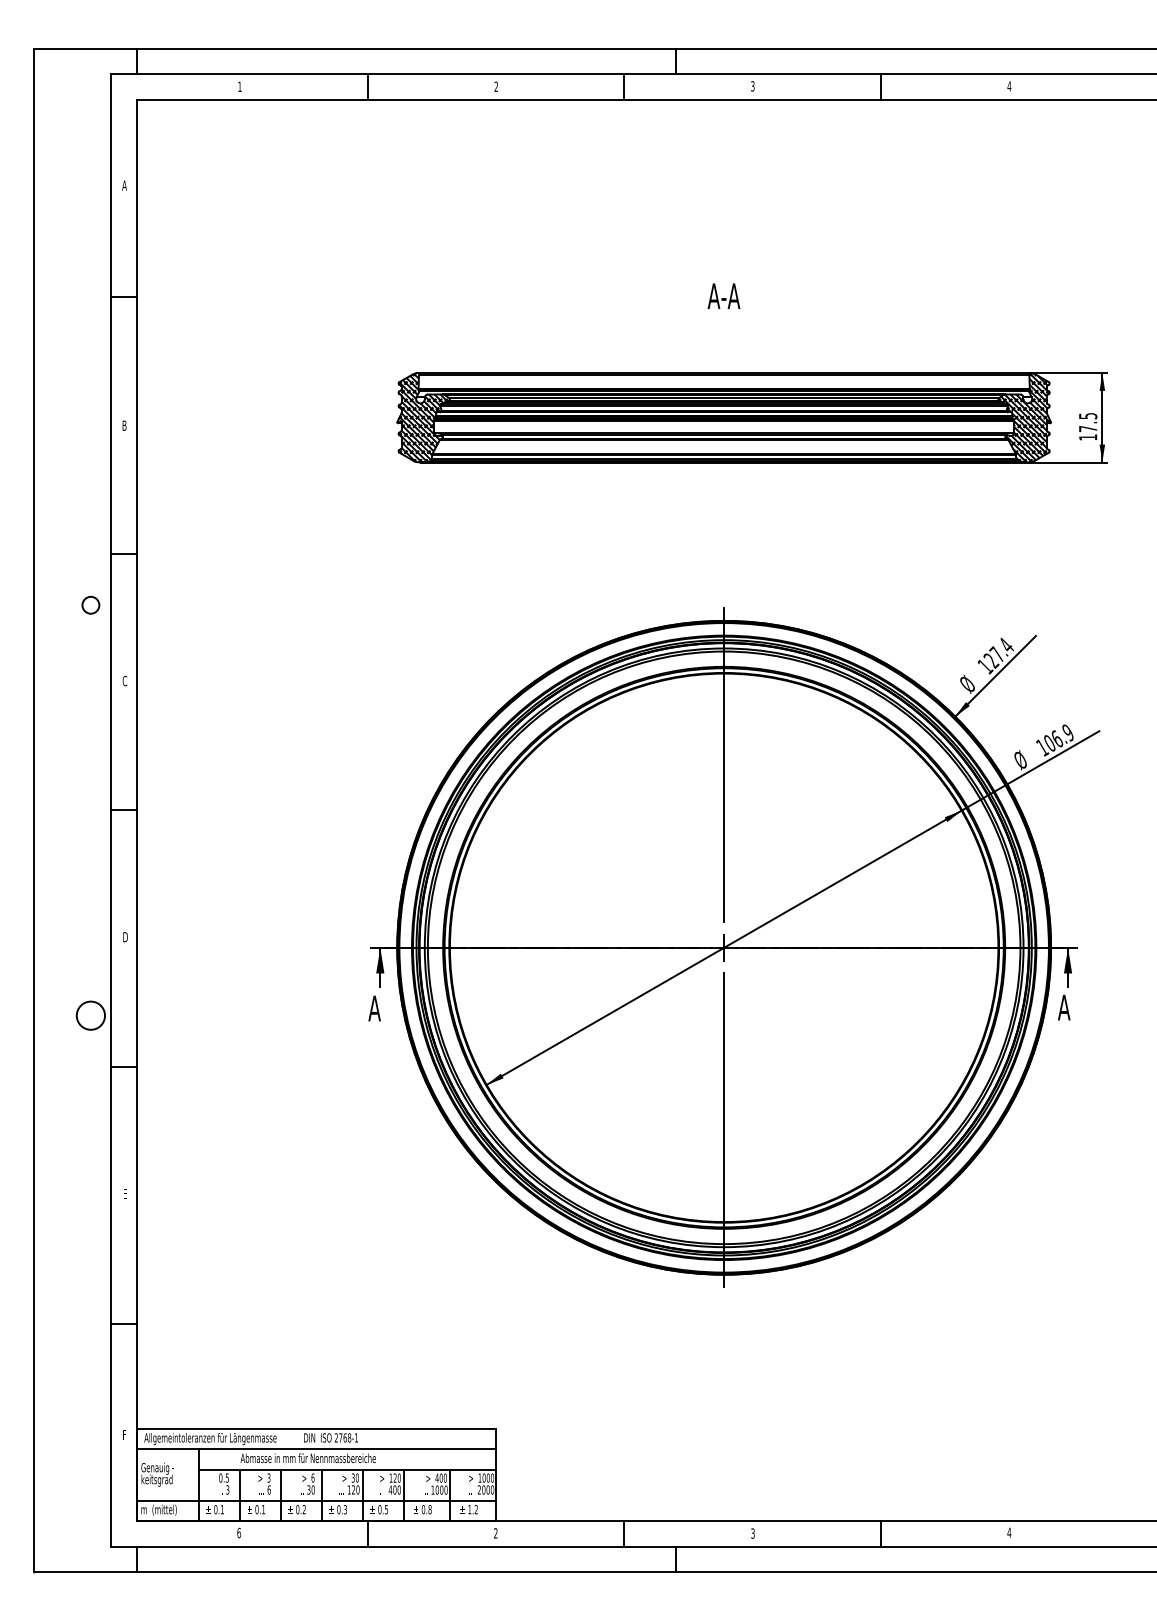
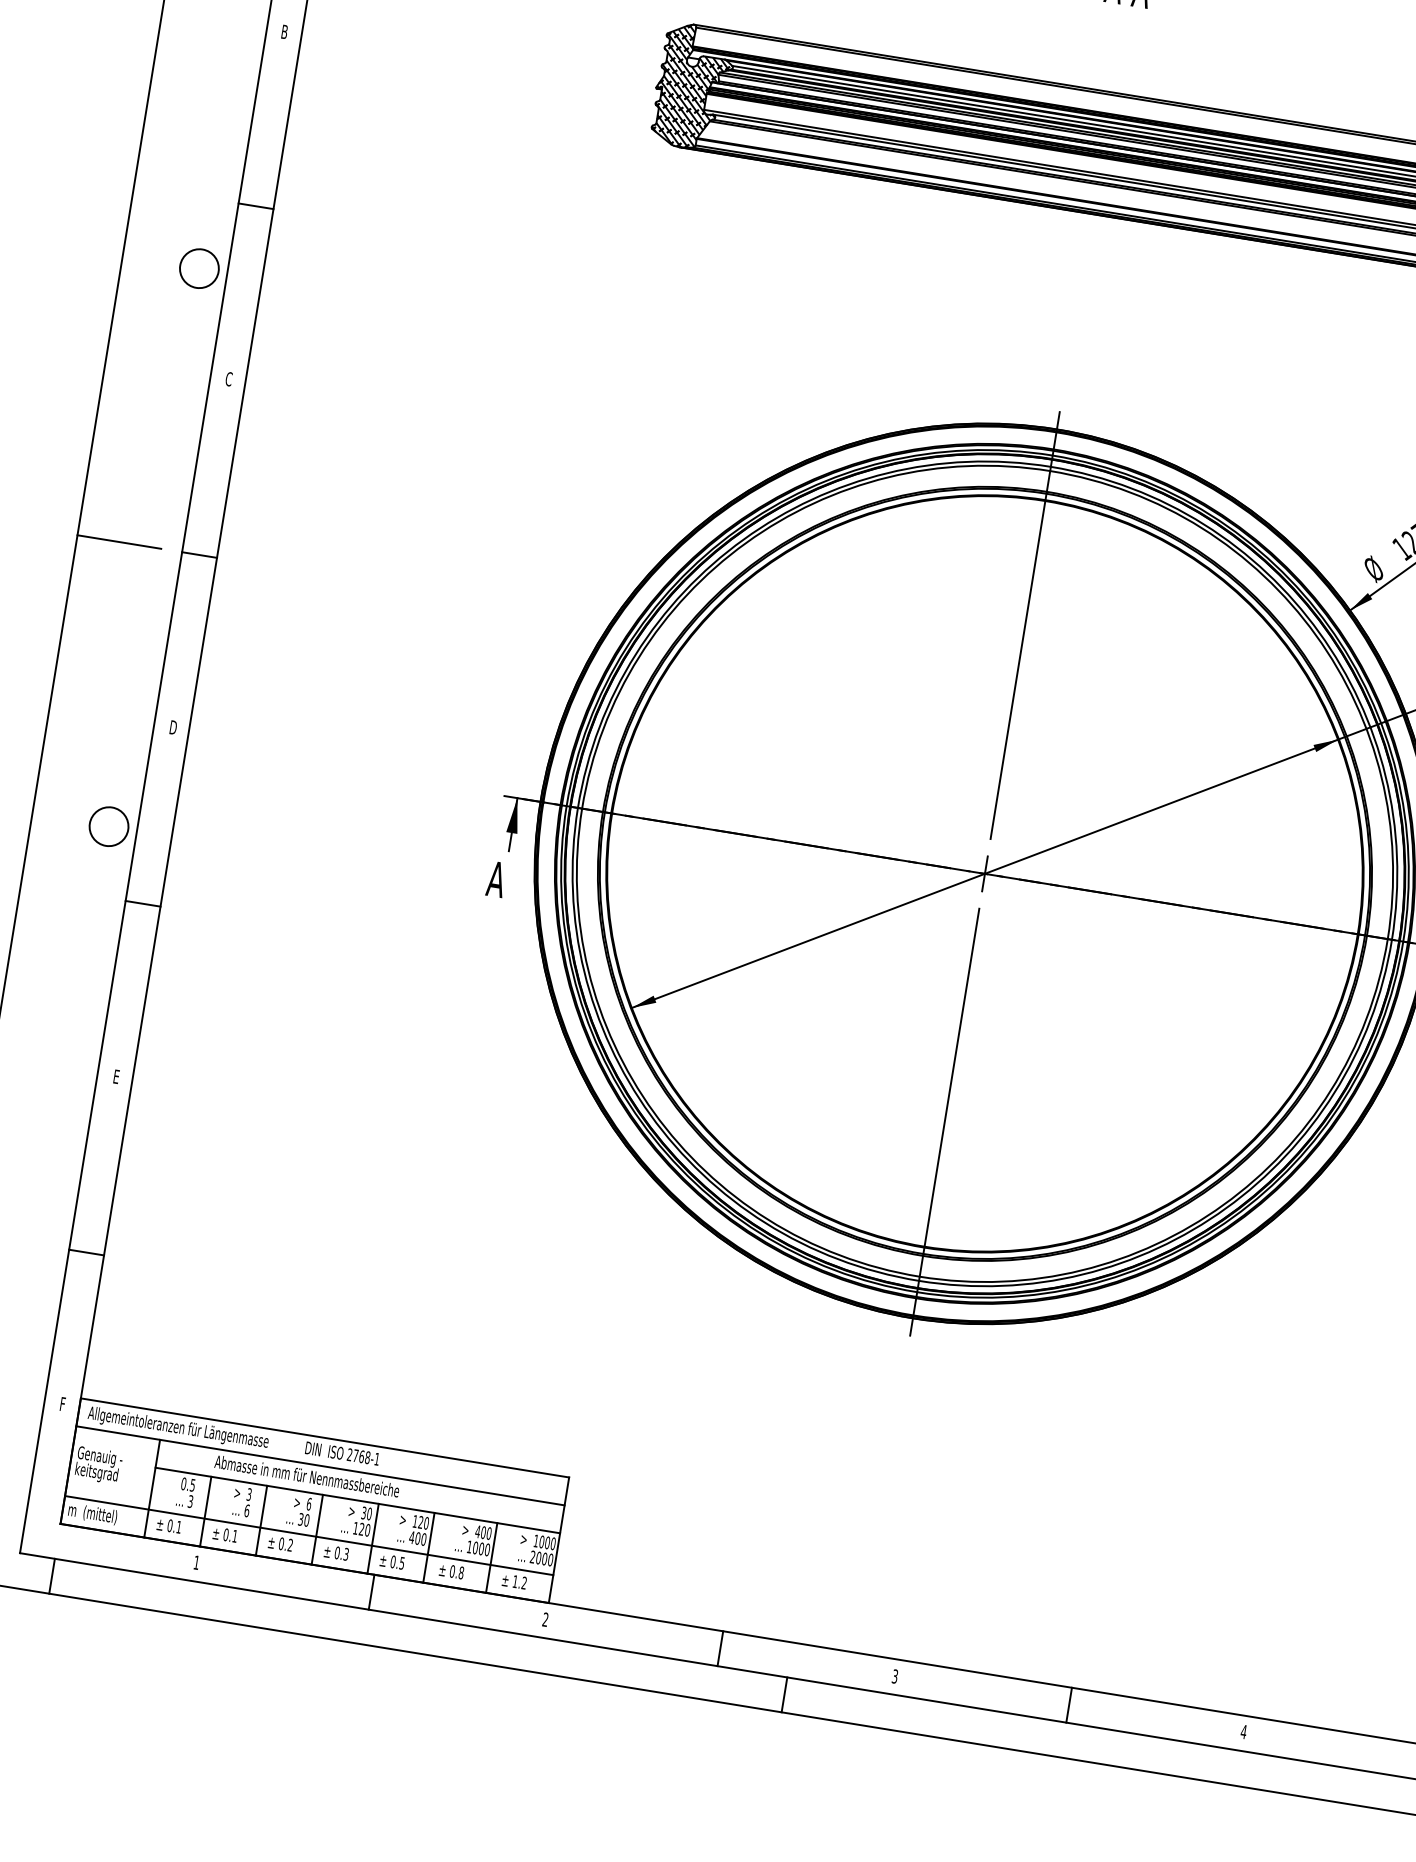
circle: (90, 605) -> (198, 268), size x1.67
line: (65, 810) -> (119, 542), added
text: (239, 1532) -> (197, 1562), 6 -> 1

